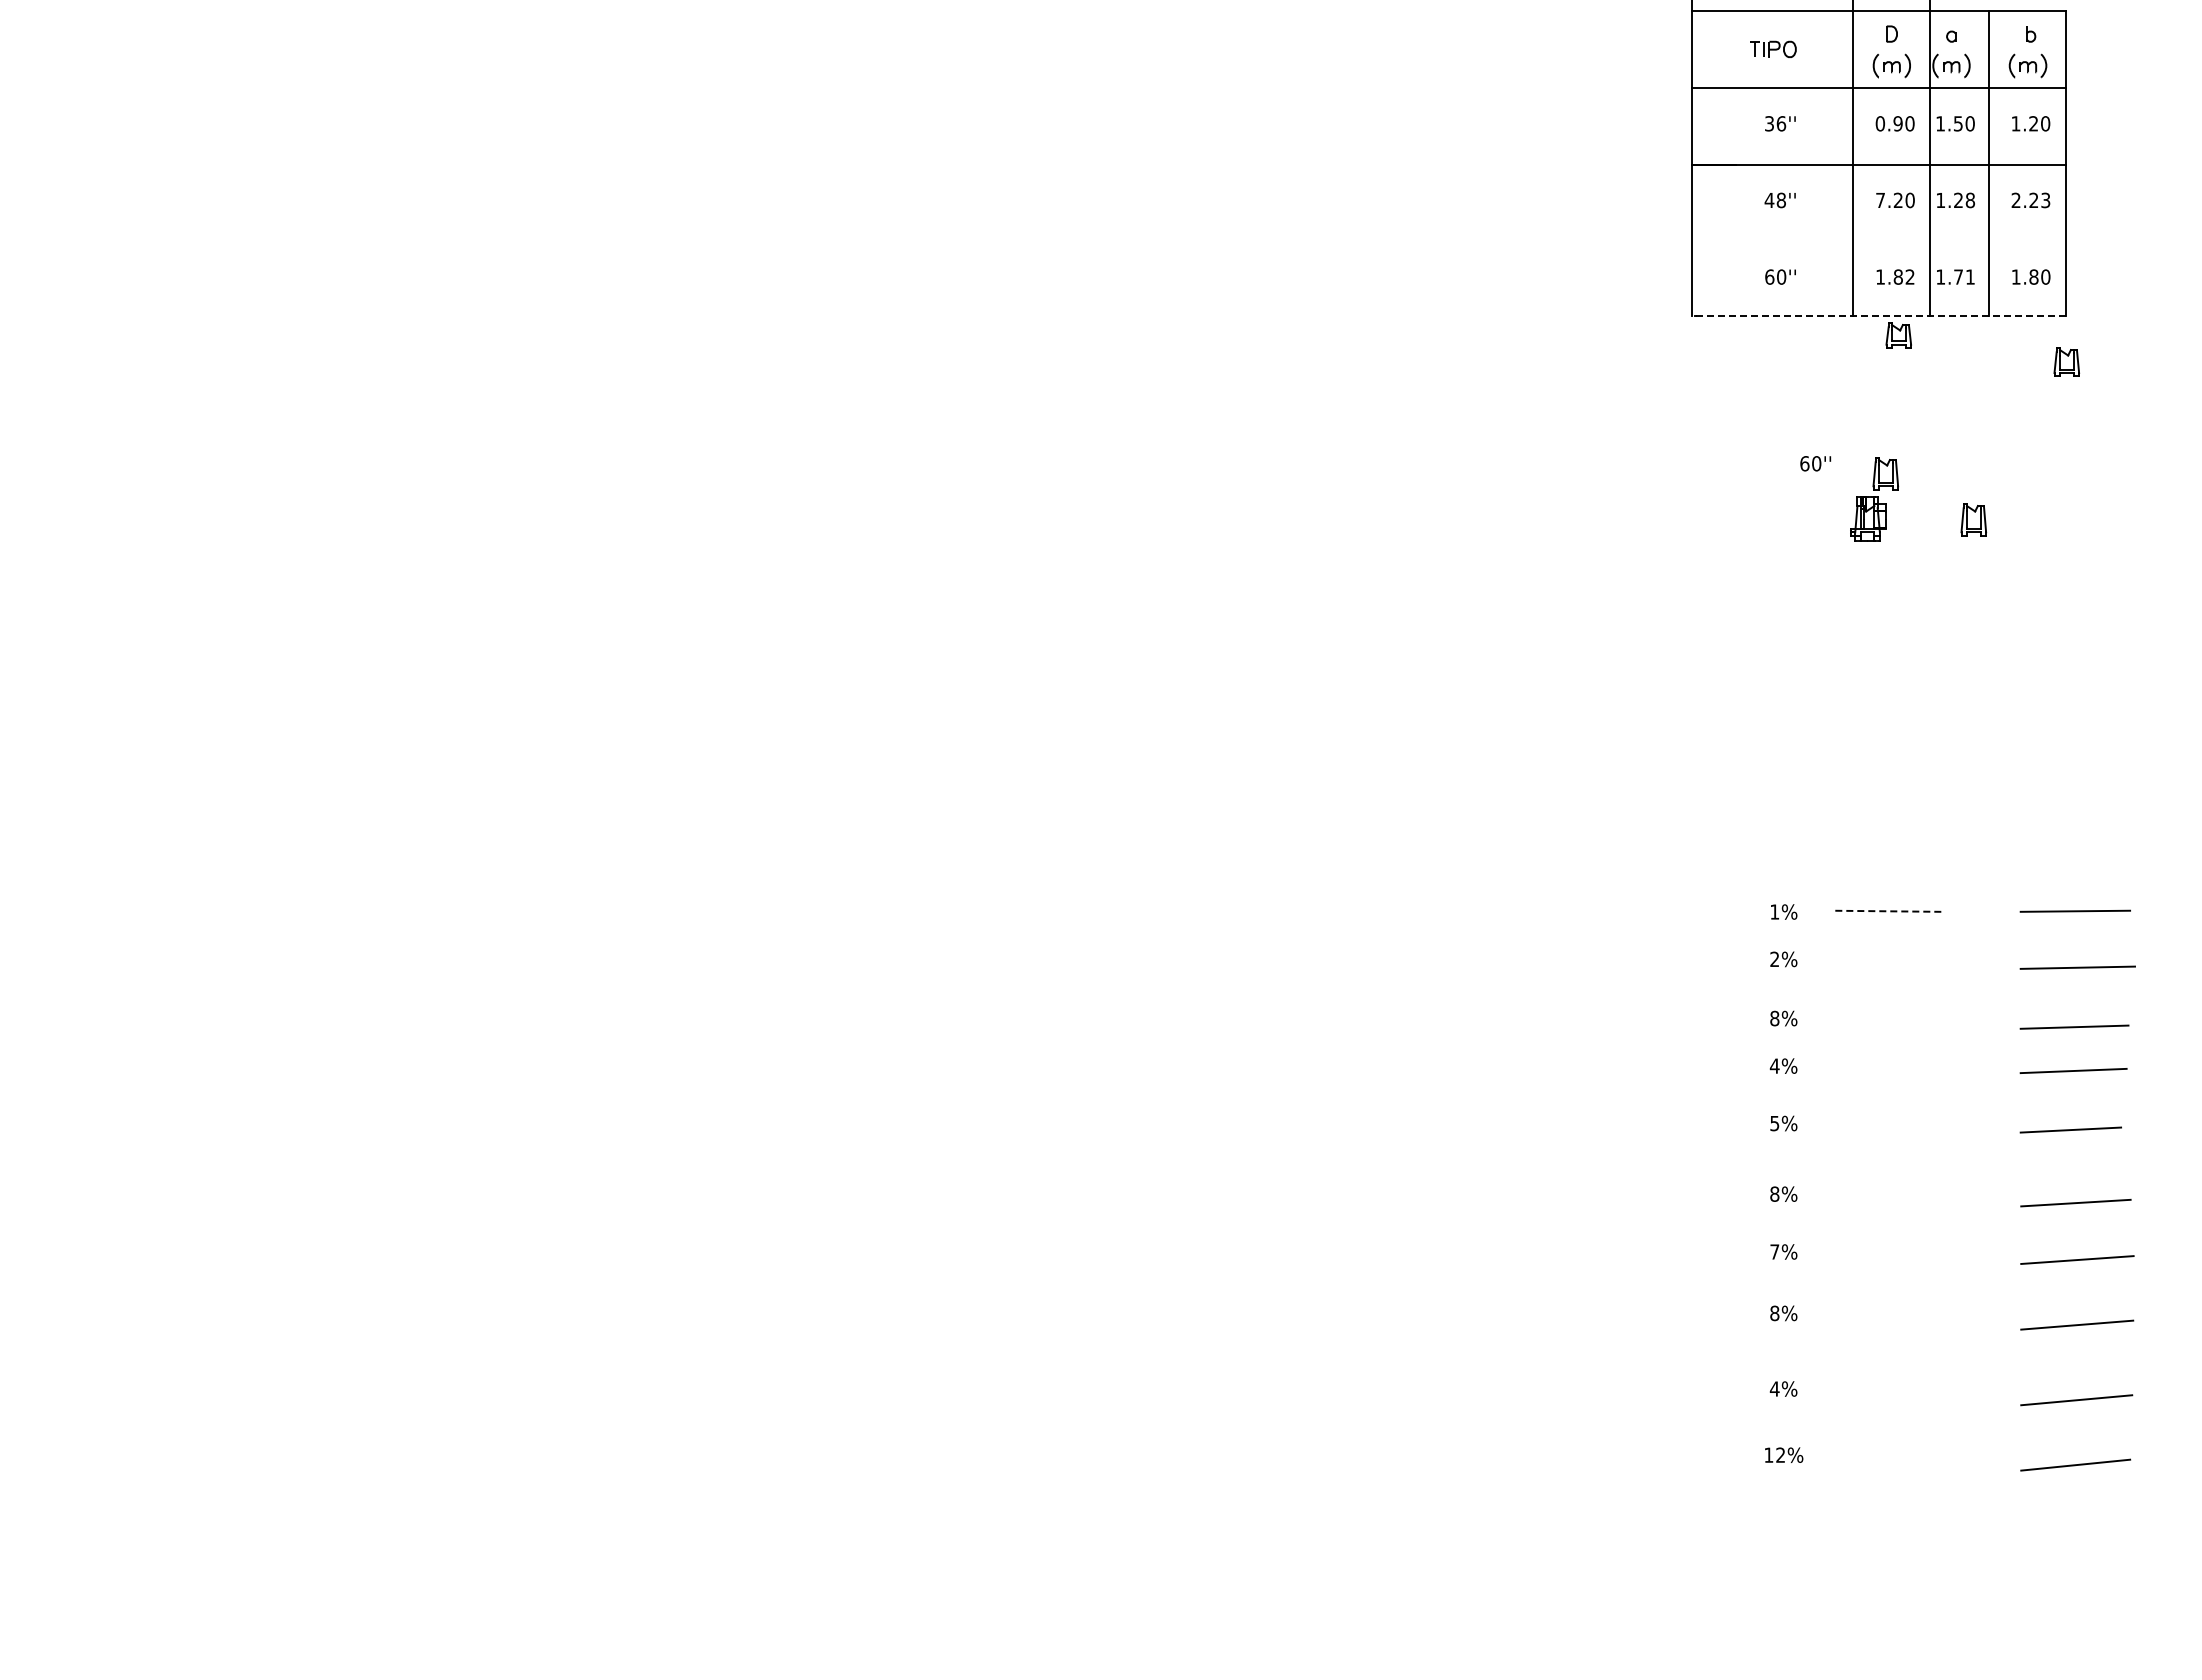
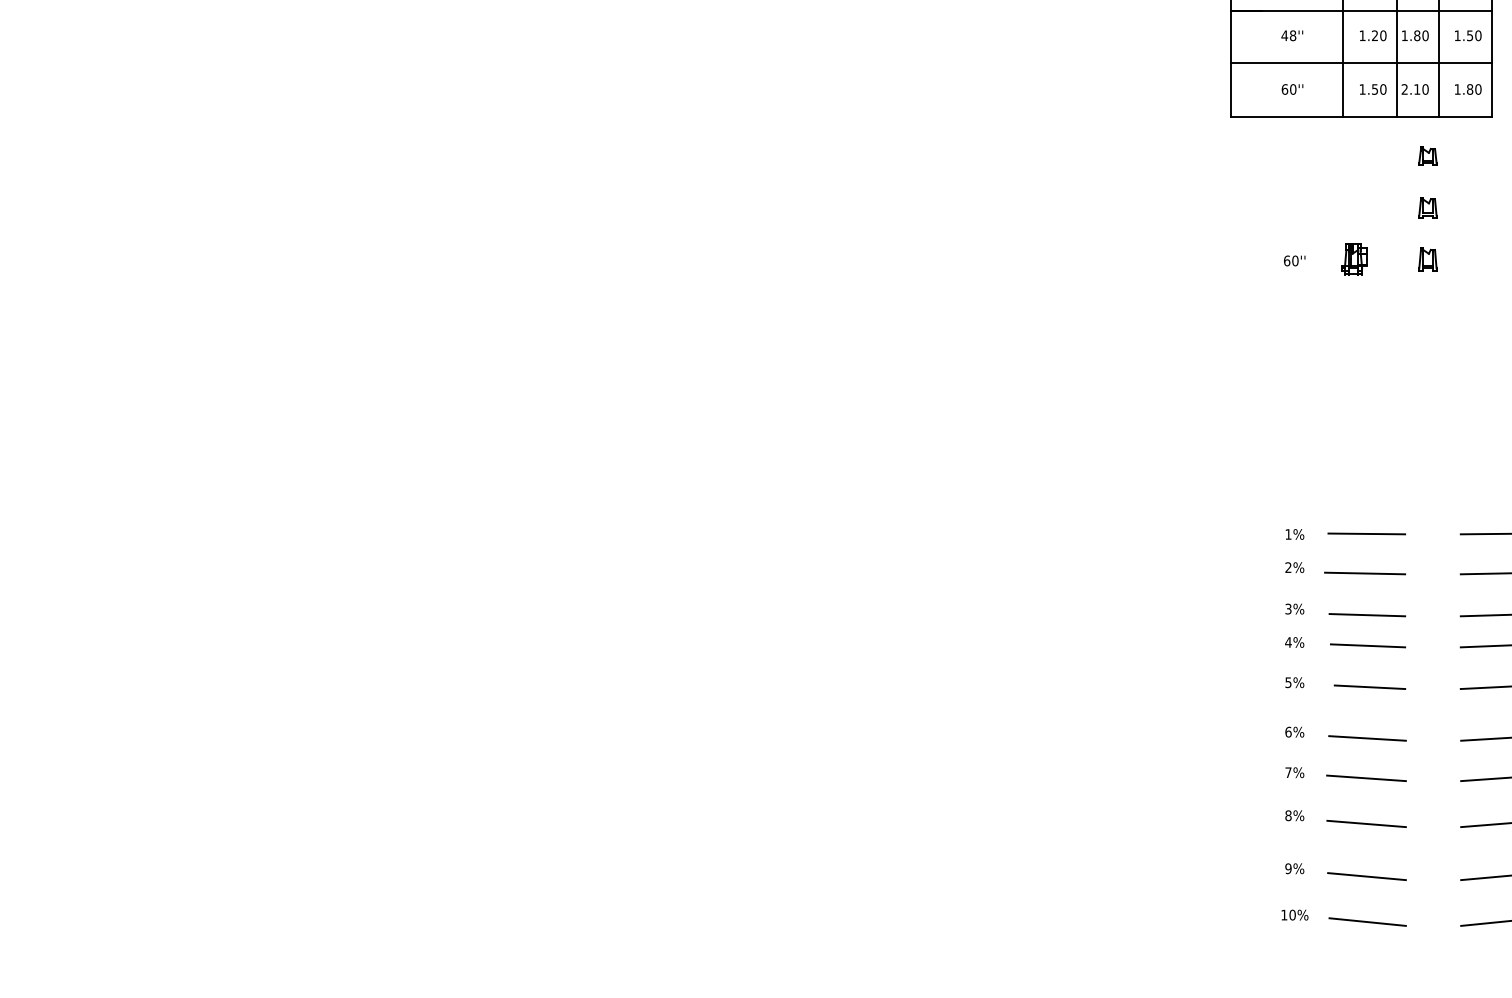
text: (1880, 200) -> (1362, 35), 7.20 -> 1.20
text: (1964, 200) -> (1421, 35), 1.28 -> 1.80
text: (2030, 200) -> (1467, 35), 2.23 -> 1.50
line: (1878, 239) -> (1361, 63), added
text: (1903, 276) -> (1378, 89), 1.82 -> 1.50
text: (1955, 276) -> (1415, 89), 1.71 -> 2.10
line: (1879, 316) -> (1361, 117), dashed -> solid
part: (1898, 335) -> (1427, 156), moved
part: (2066, 361) -> (1427, 207), moved
text: (1815, 463) -> (1294, 260), moved
part: (1885, 473) -> (1366, 227), removed
line: (1886, 911) -> (1366, 534), dashed -> solid
line: (1883, 967) -> (1364, 573), added
text: (1774, 1018) -> (1288, 609), 8%%% -> 3%%%
line: (1887, 1026) -> (1367, 614), added
line: (1888, 1070) -> (1368, 645), added
line: (1890, 1129) -> (1369, 686), added
text: (1774, 1193) -> (1288, 731), 8%%% -> 6%%%
line: (1887, 1202) -> (1367, 738), added
line: (1885, 1259) -> (1366, 777), added
line: (1886, 1324) -> (1366, 823), added
text: (1774, 1388) -> (1288, 868), 4%%% -> 9%%%
line: (1886, 1400) -> (1366, 876), added
text: (1780, 1454) -> (1292, 914), 12%%% -> 10%%%
line: (1887, 1464) -> (1367, 921), added

